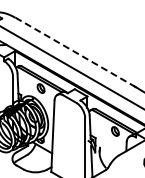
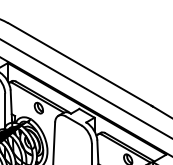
line: (75, 52) -> (80, 64), dashed -> solid

